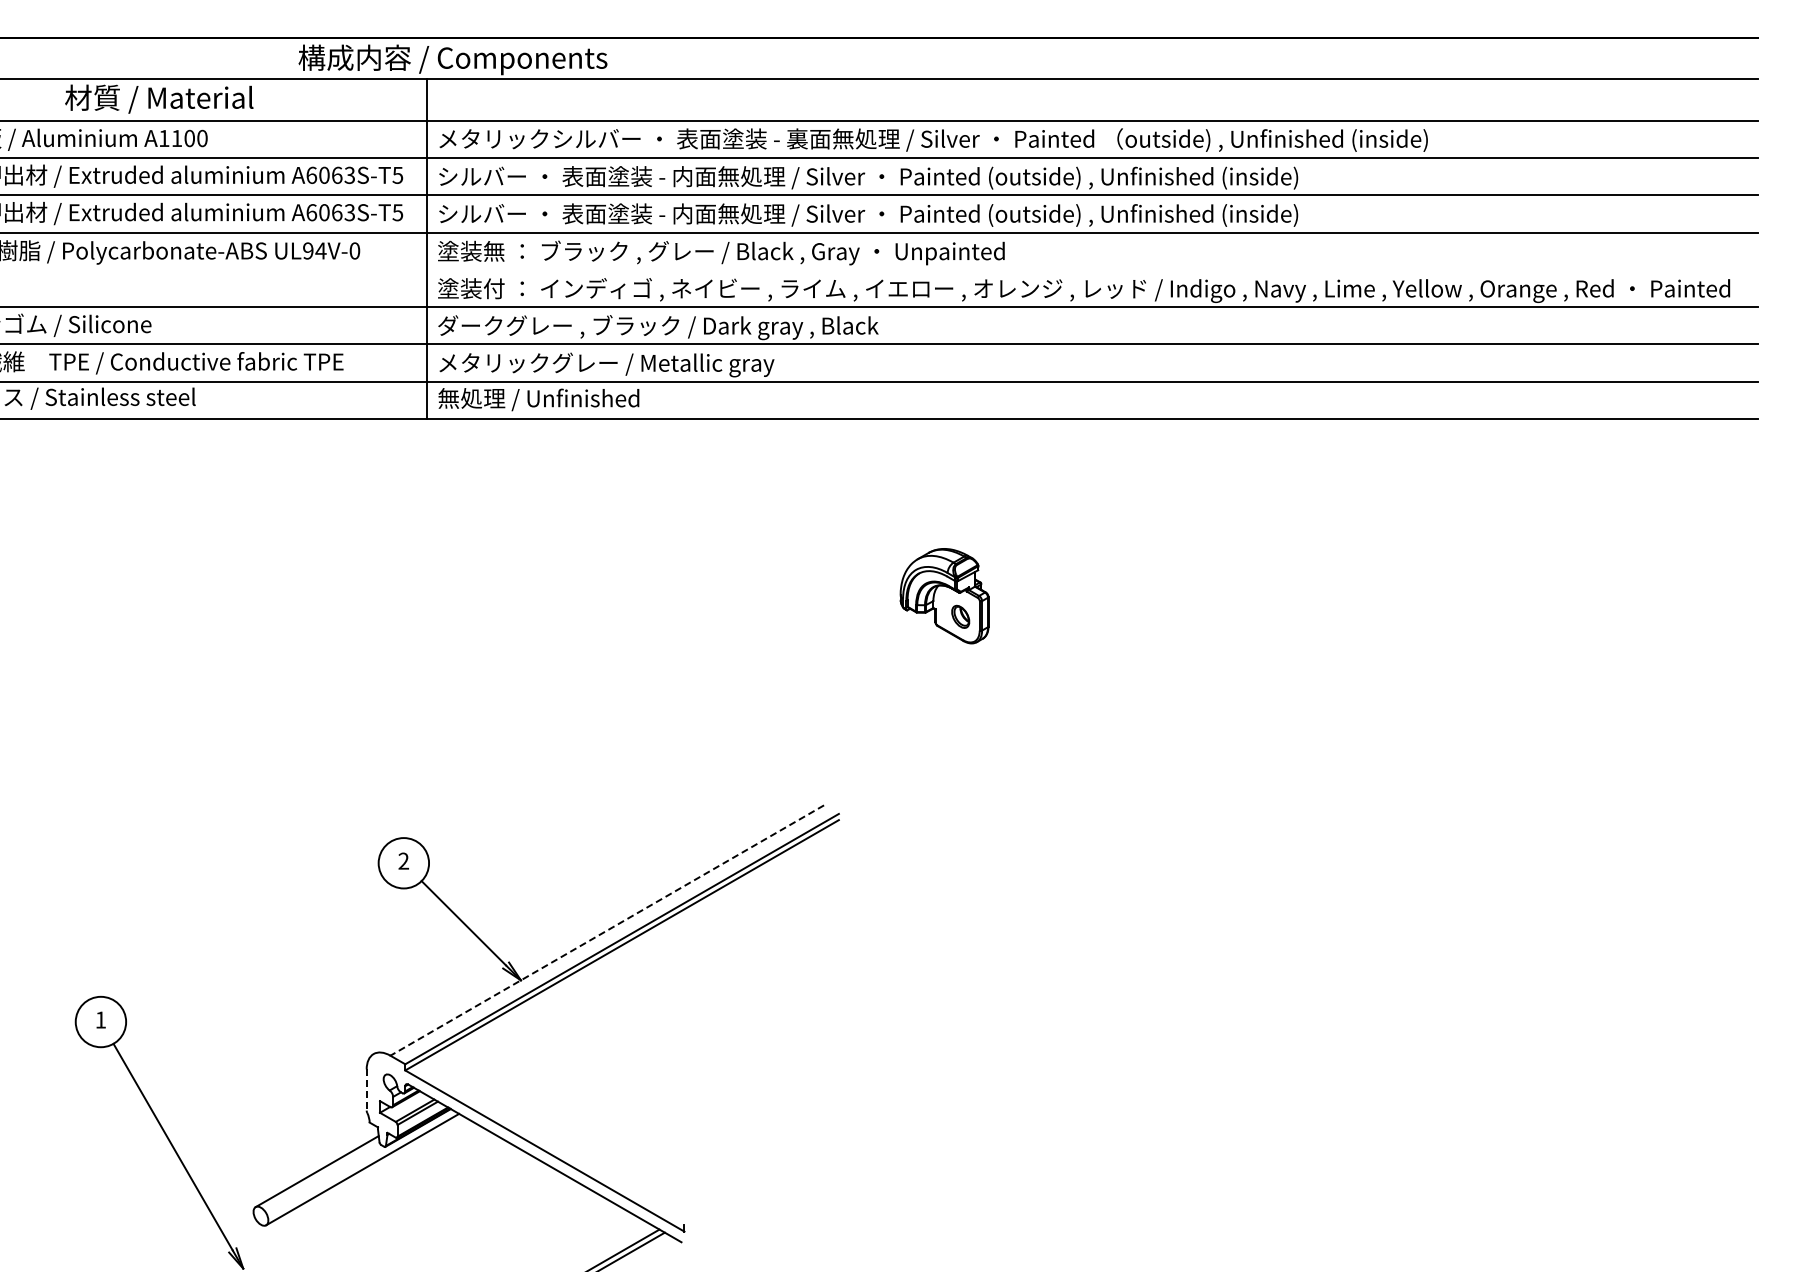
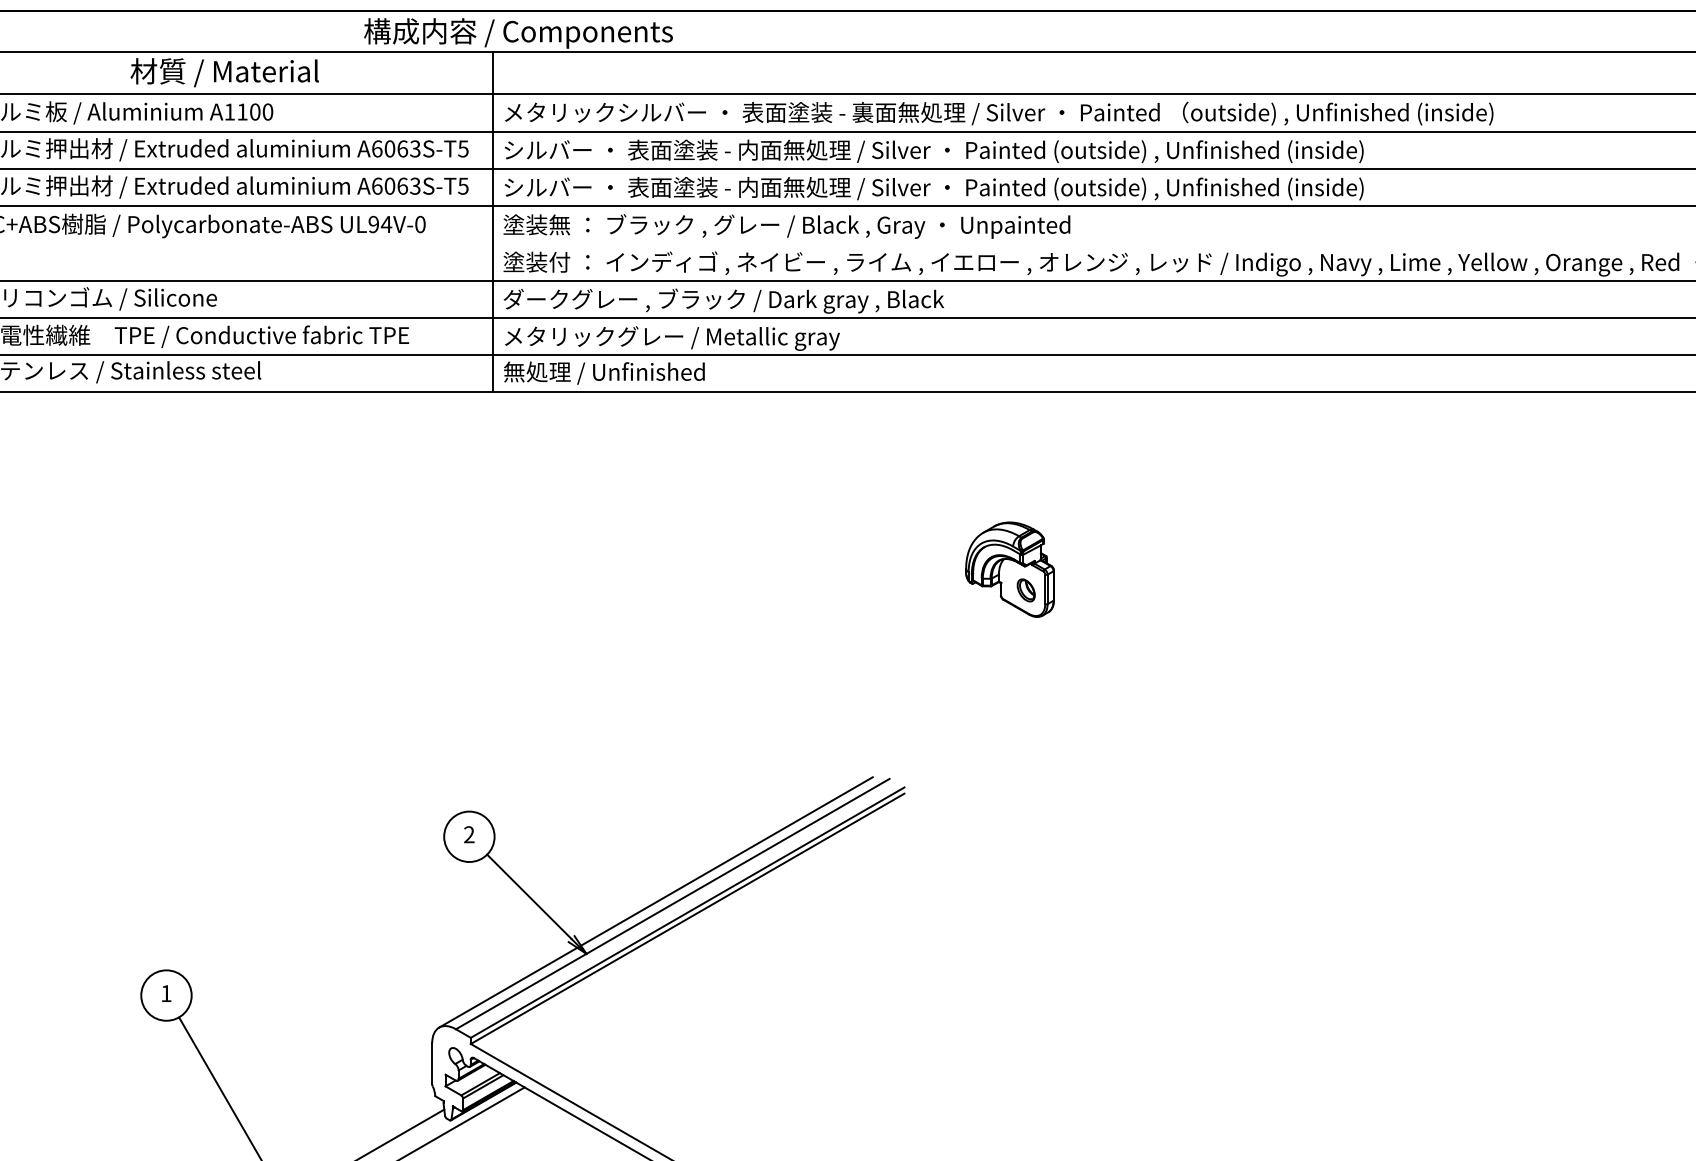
line: (590, 928) -> (656, 902), added
line: (606, 930) -> (672, 904), dashed -> solid
line: (366, 1090) -> (432, 1064), dashed -> solid

